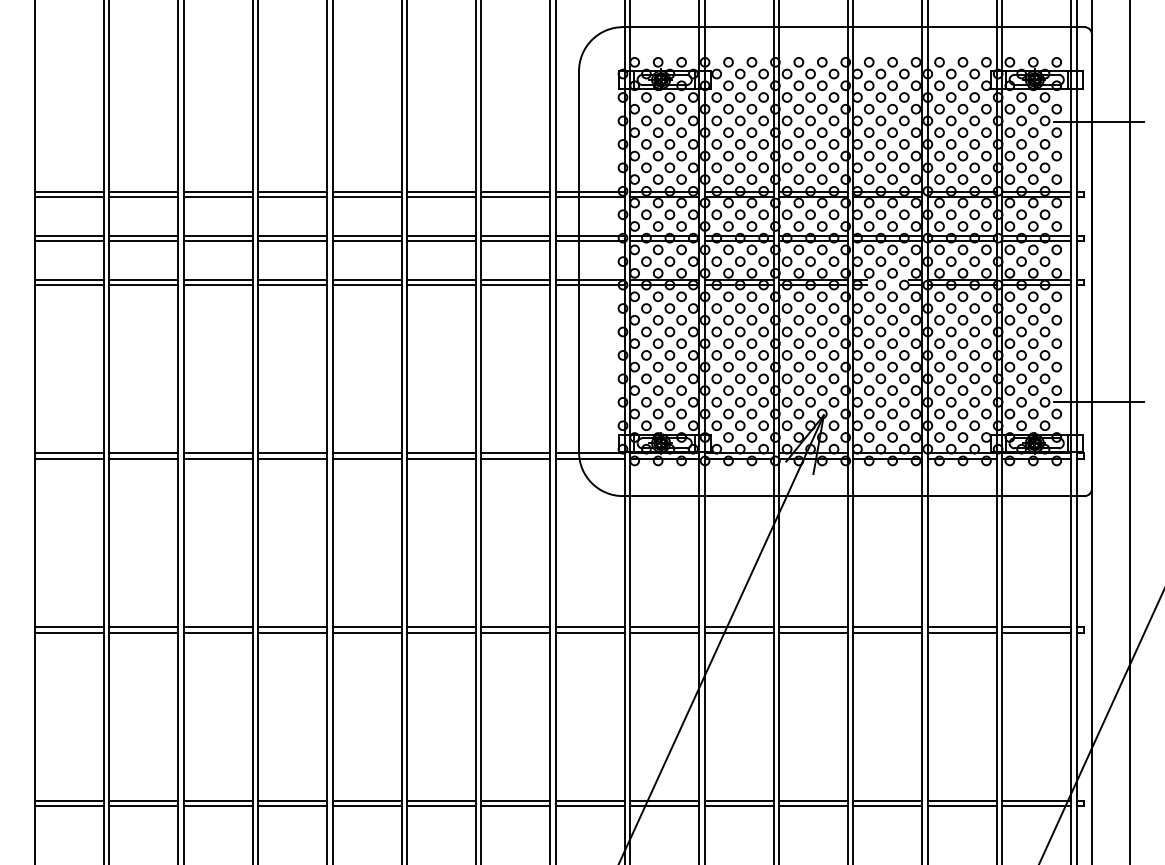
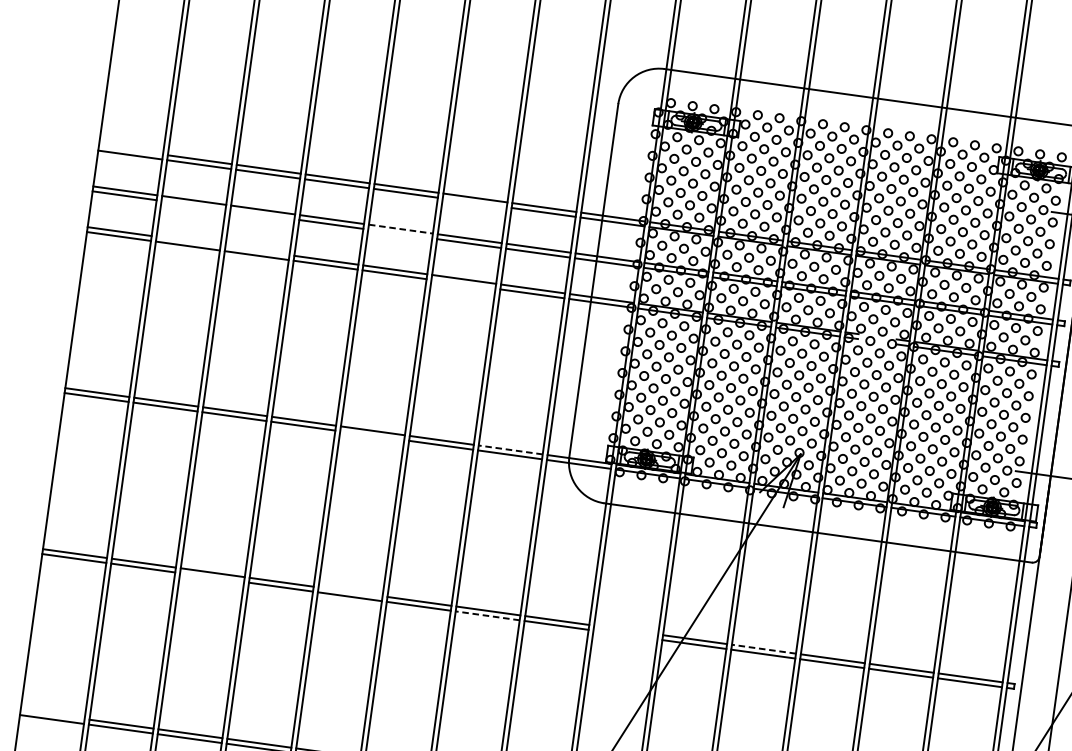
line: (69, 191) -> (130, 150), removed
line: (441, 196) -> (474, 202), removed
line: (367, 235) -> (401, 229), solid -> dashed
line: (143, 240) -> (193, 204), removed
line: (217, 240) -> (261, 214), removed
line: (366, 240) -> (399, 233), removed
line: (143, 279) -> (188, 241), removed
line: (217, 279) -> (256, 250), removed
line: (441, 284) -> (463, 284), removed
line: (515, 453) -> (510, 450), solid -> dashed
line: (366, 458) -> (371, 435), removed
line: (366, 627) -> (350, 592), removed
line: (664, 627) -> (625, 630), removed
line: (813, 627) -> (763, 649), solid -> dashed
line: (217, 632) -> (211, 577), removed
line: (515, 632) -> (487, 615), solid -> dashed
line: (664, 632) -> (625, 634), removed
line: (69, 801) -> (52, 714), removed

